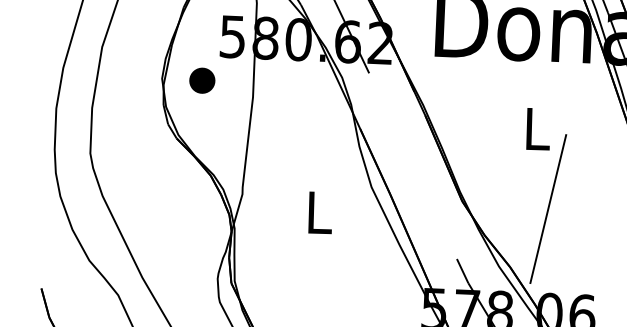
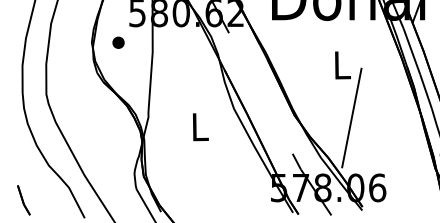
part: (202, 80) -> (118, 42), size x0.71

